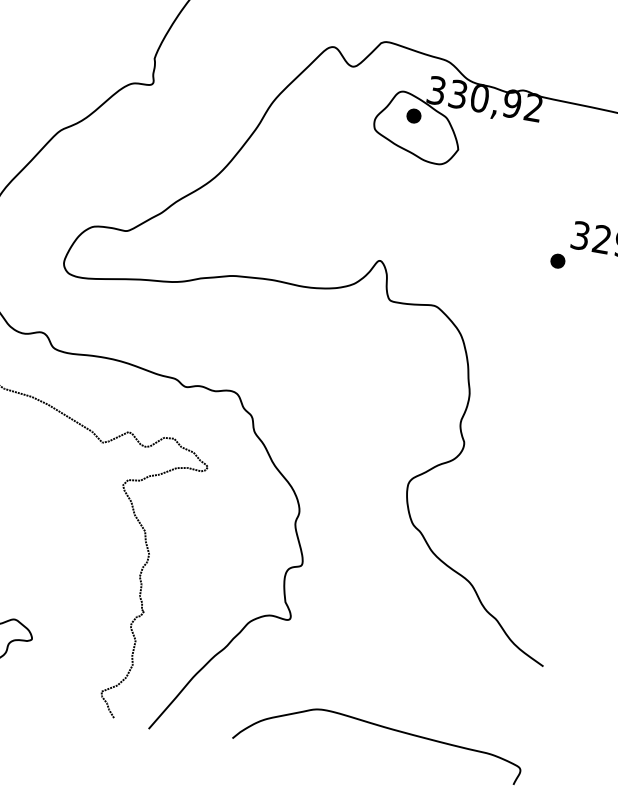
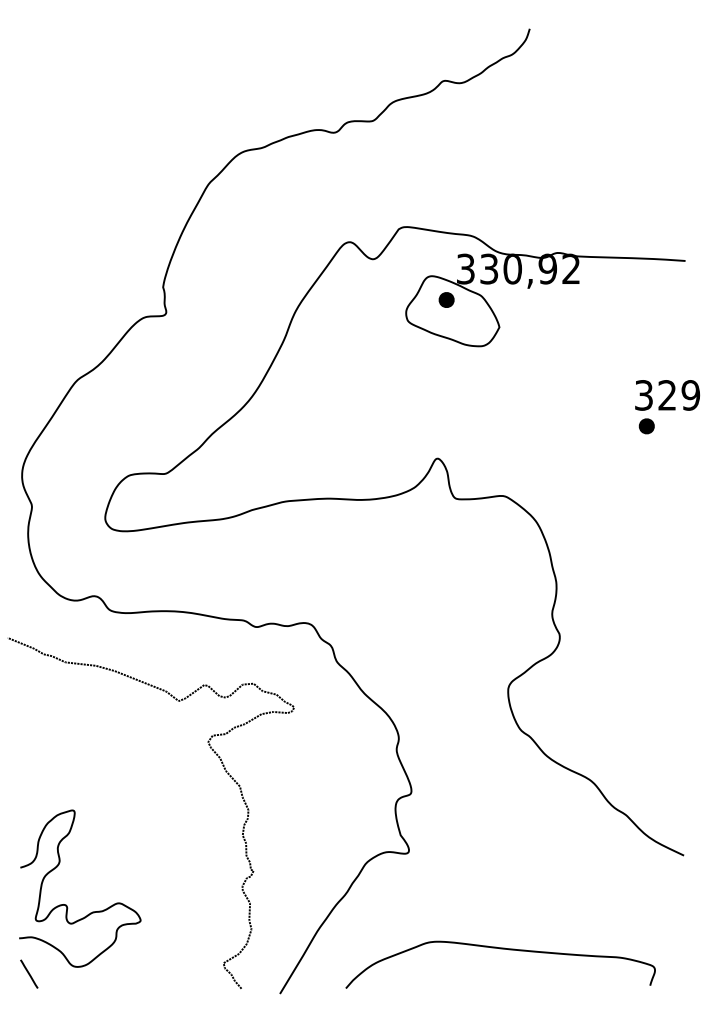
part: (557, 261) -> (646, 426), moved
curve: (381, 727) -> (500, 949), moved

